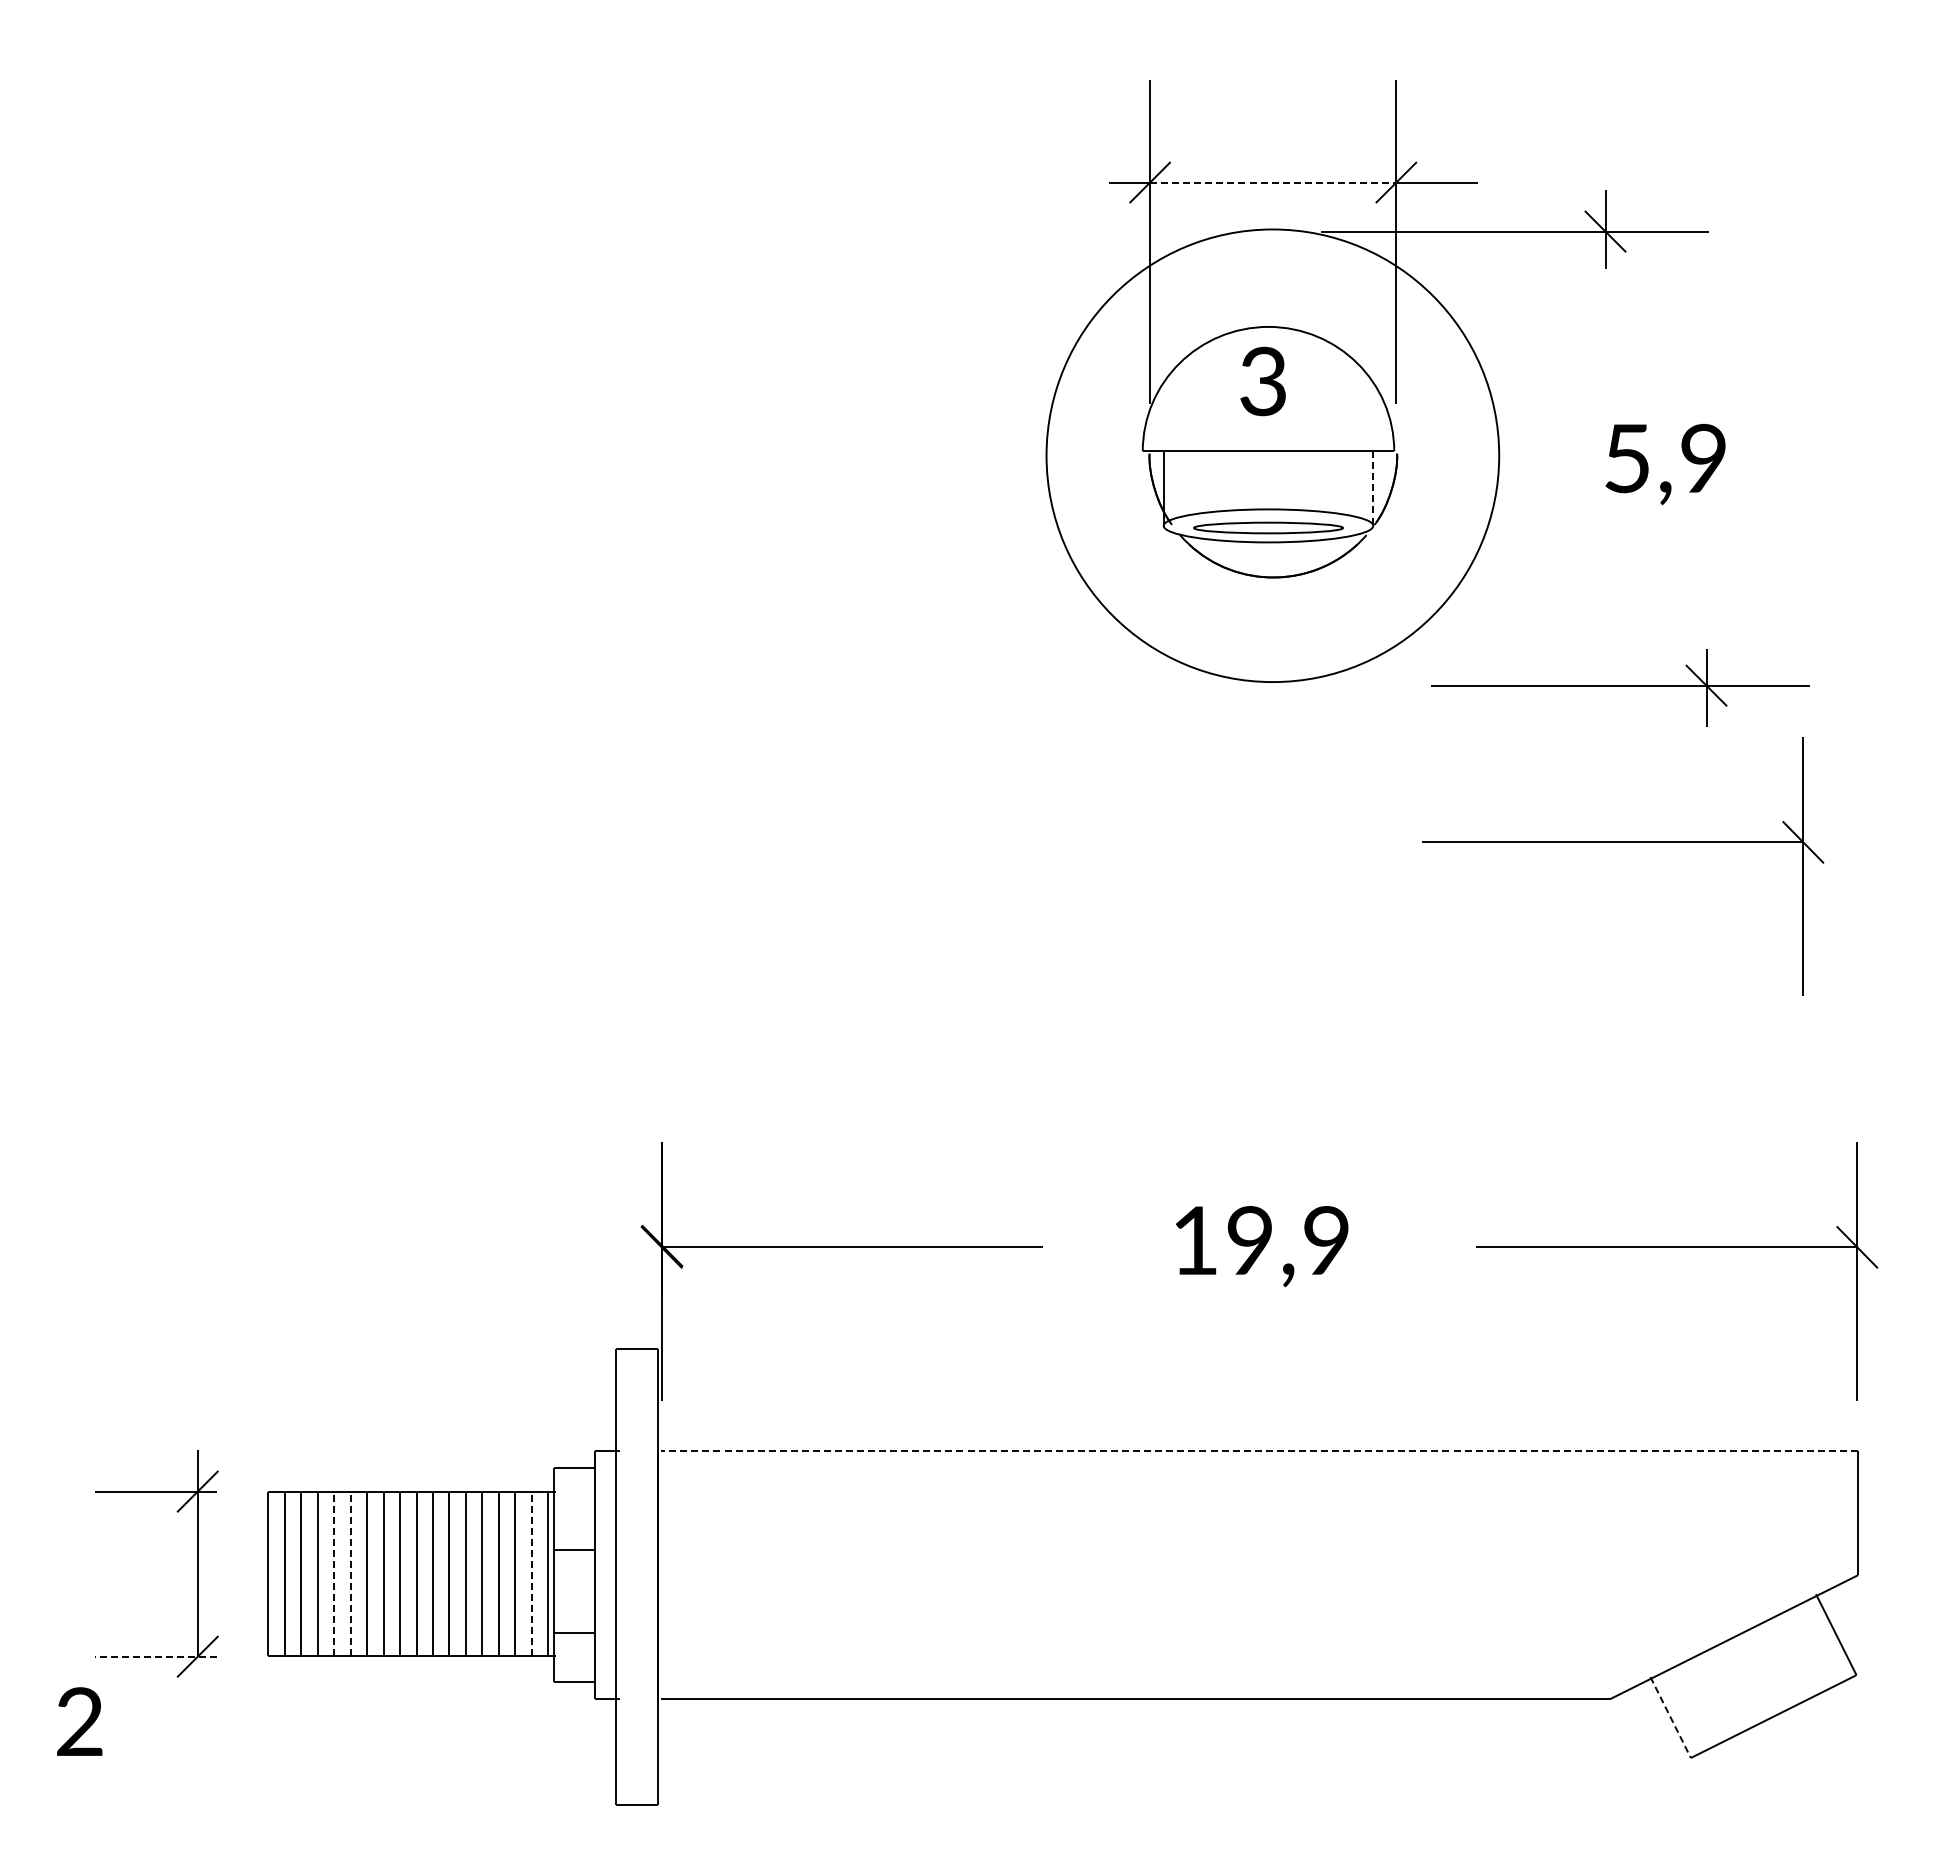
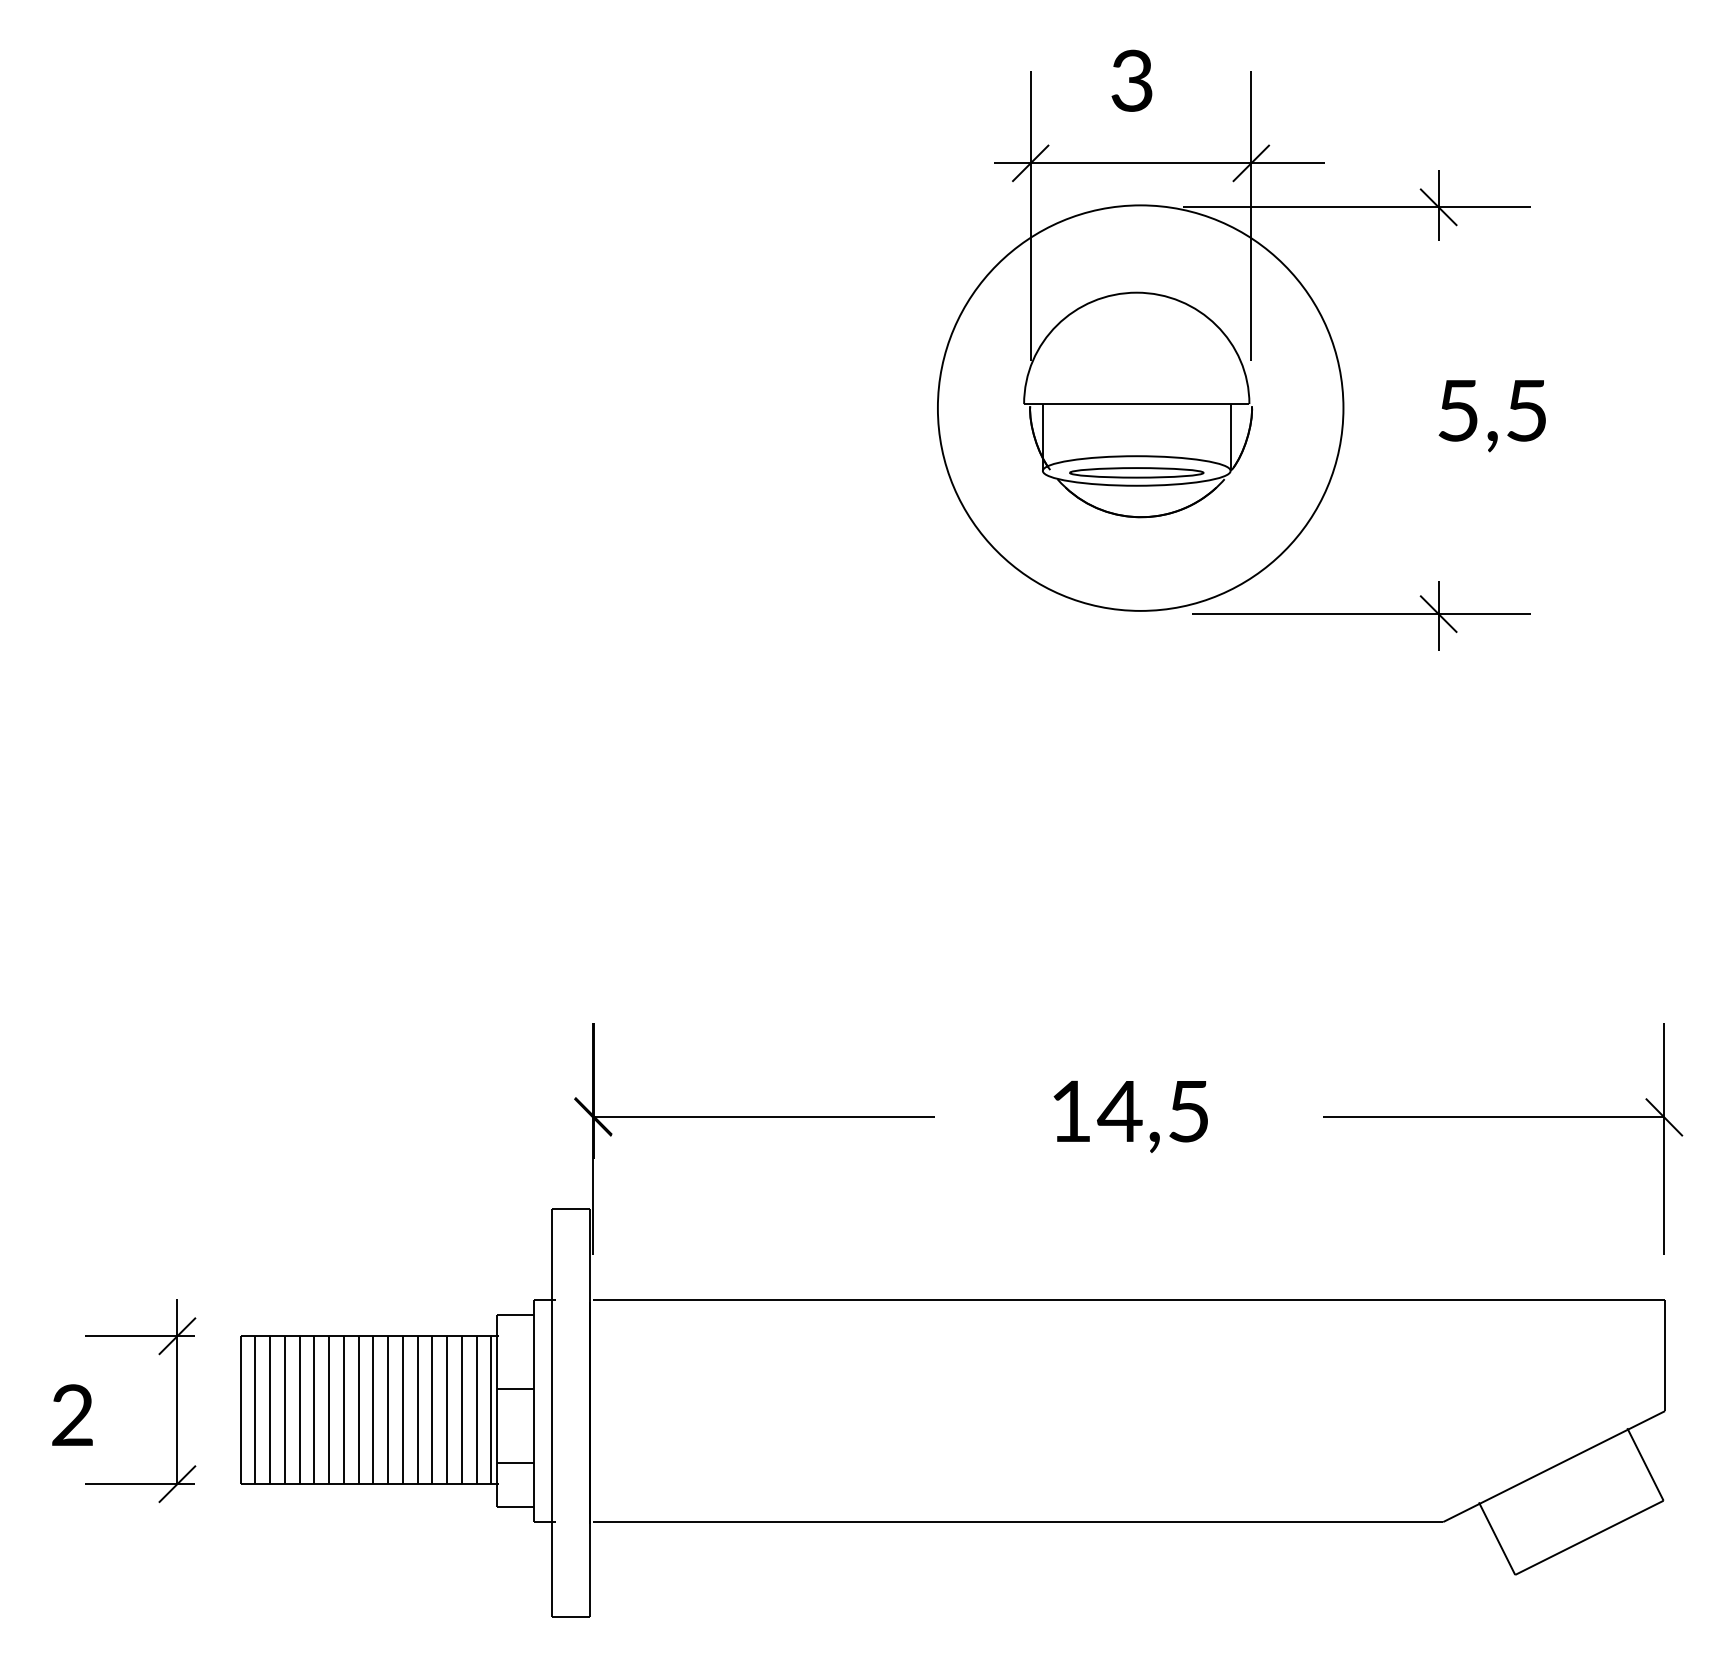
line: (1273, 182) -> (1141, 163), dashed -> solid
text: (1262, 381) -> (1131, 80), moved
text: (1703, 458) -> (1526, 410), 5,9 -> 5,5
line: (1373, 489) -> (1230, 438), dashed -> solid
part: (1620, 687) -> (1361, 615), moved
part: (1623, 842) -> (1454, 754), removed
text: (1286, 1240) -> (1152, 1111), 19,9 -> 14,5
line: (1259, 1451) -> (1128, 1300), dashed -> solid
line: (334, 1573) -> (299, 1409), dashed -> solid
line: (350, 1573) -> (314, 1409), dashed -> solid
line: (531, 1573) -> (476, 1409), dashed -> solid
line: (155, 1656) -> (139, 1483), dashed -> solid
line: (1670, 1717) -> (1496, 1538), dashed -> solid
text: (79, 1721) -> (72, 1415), moved

